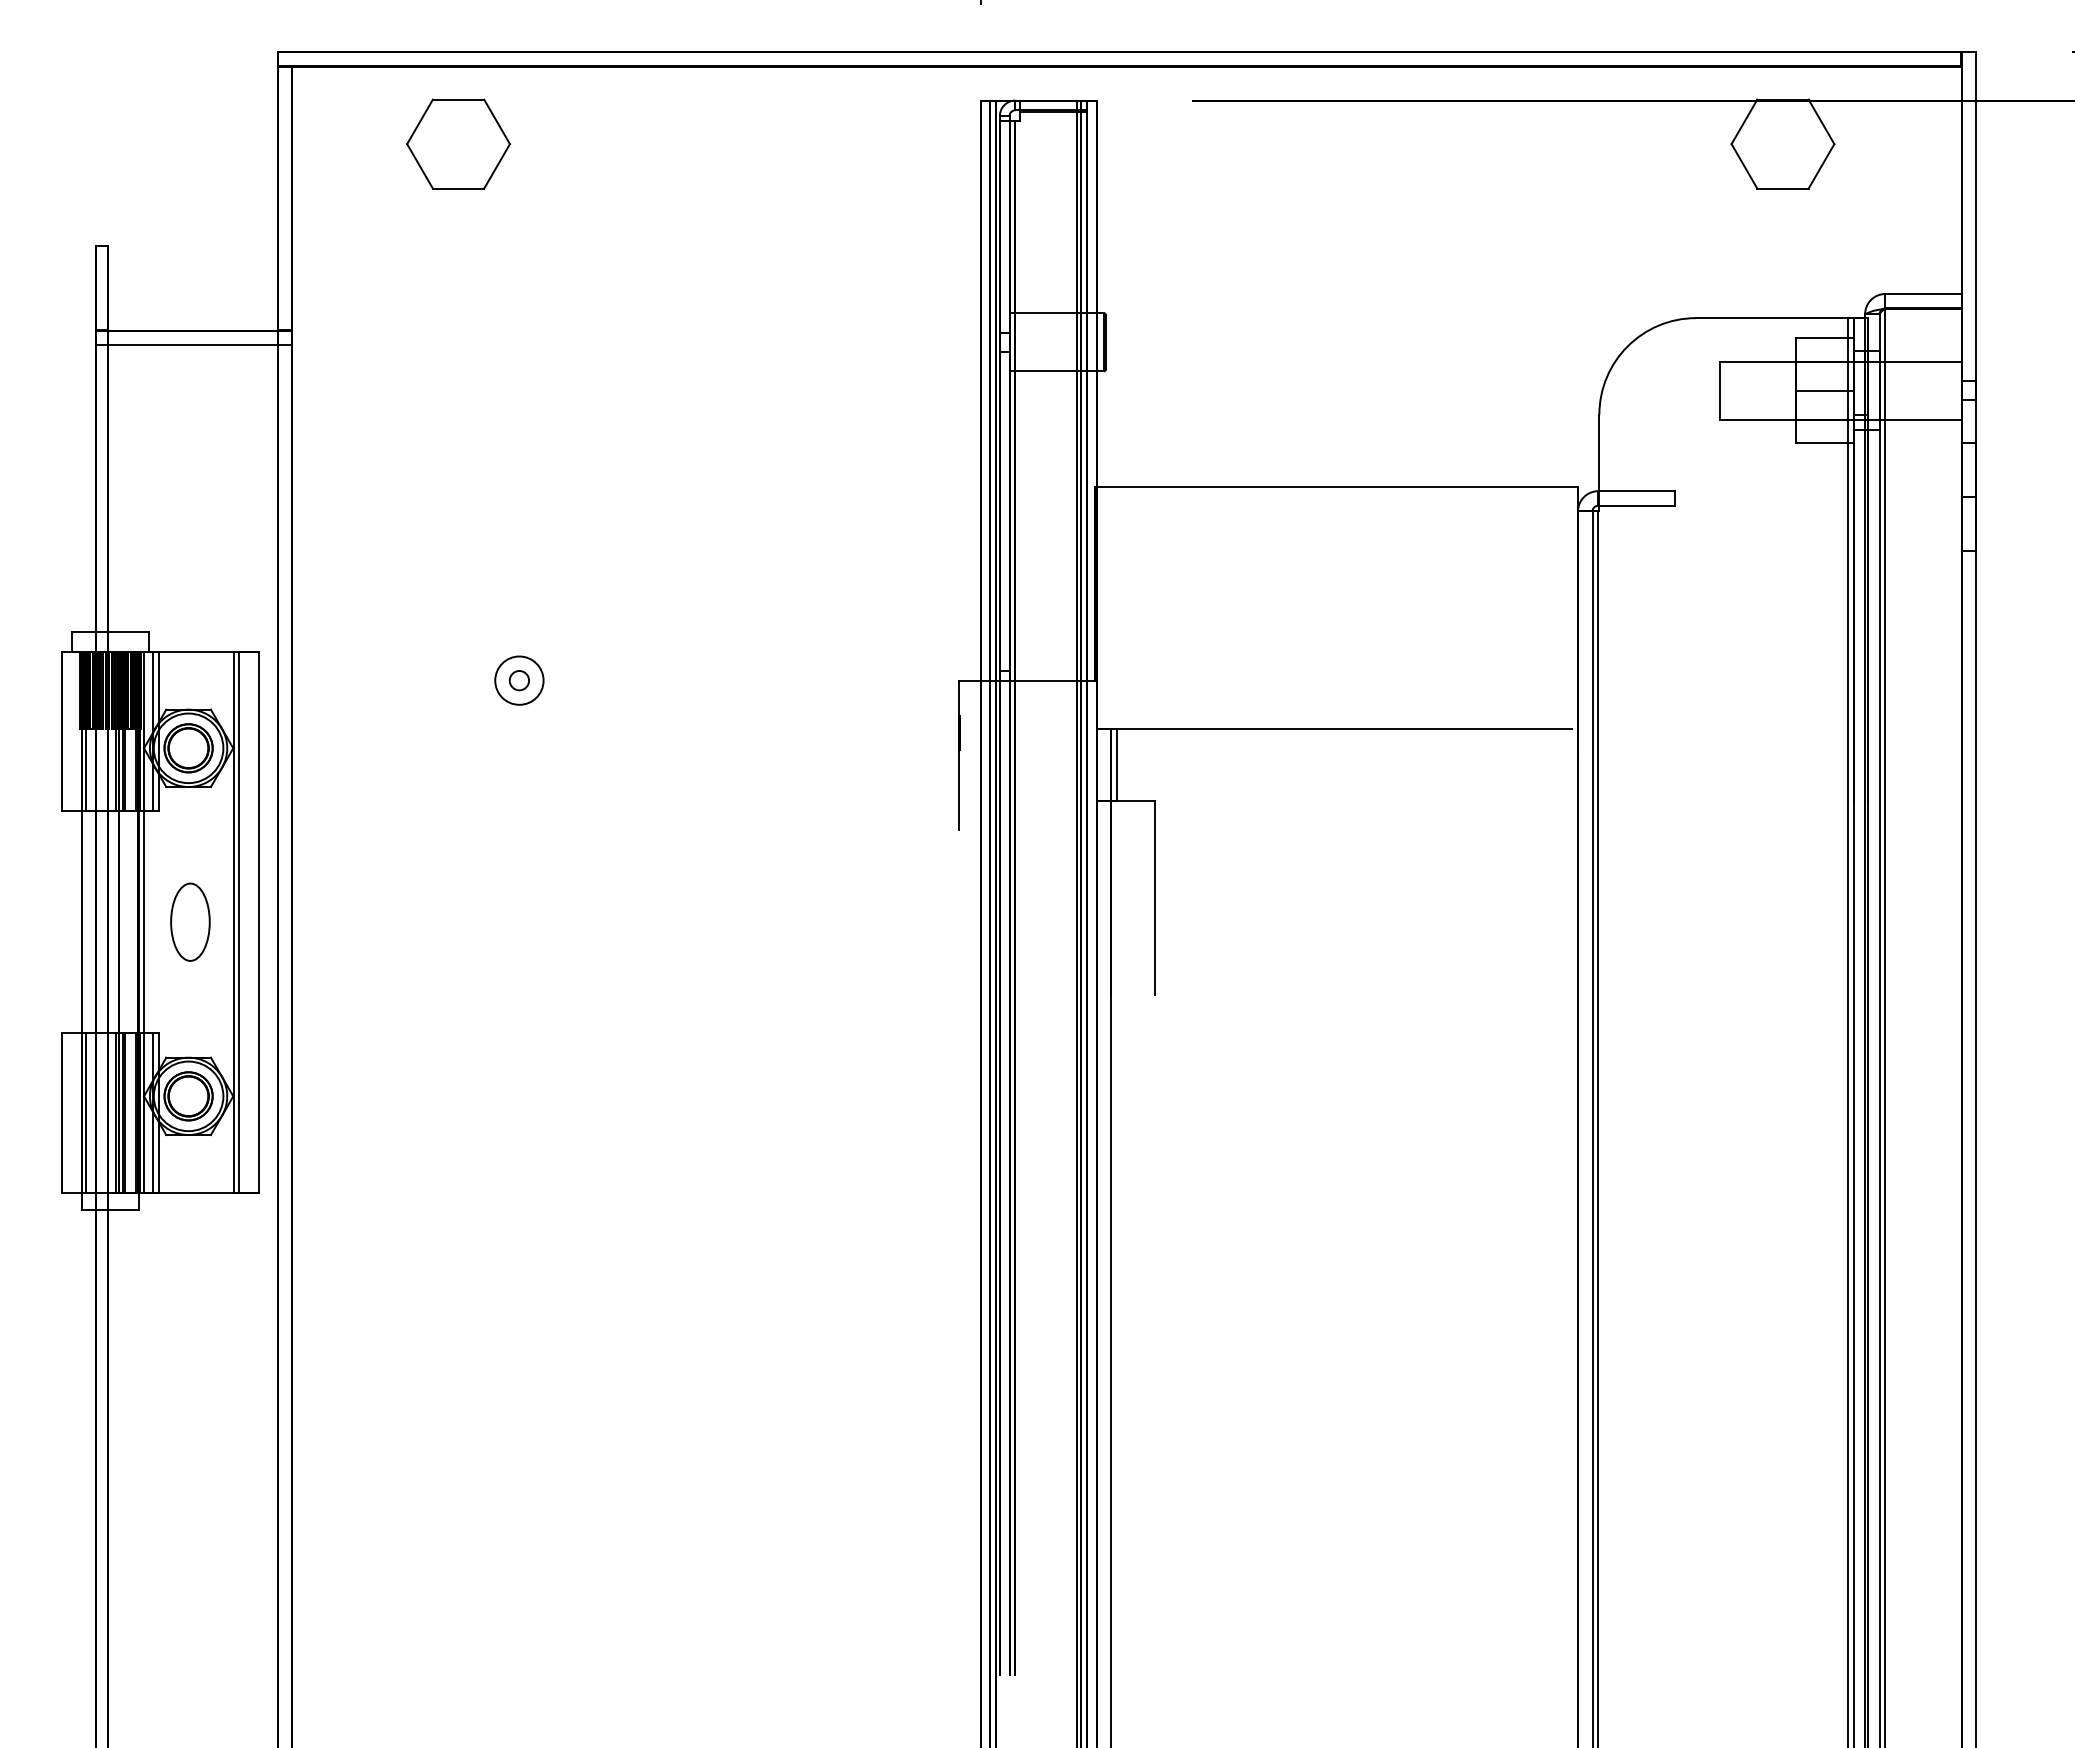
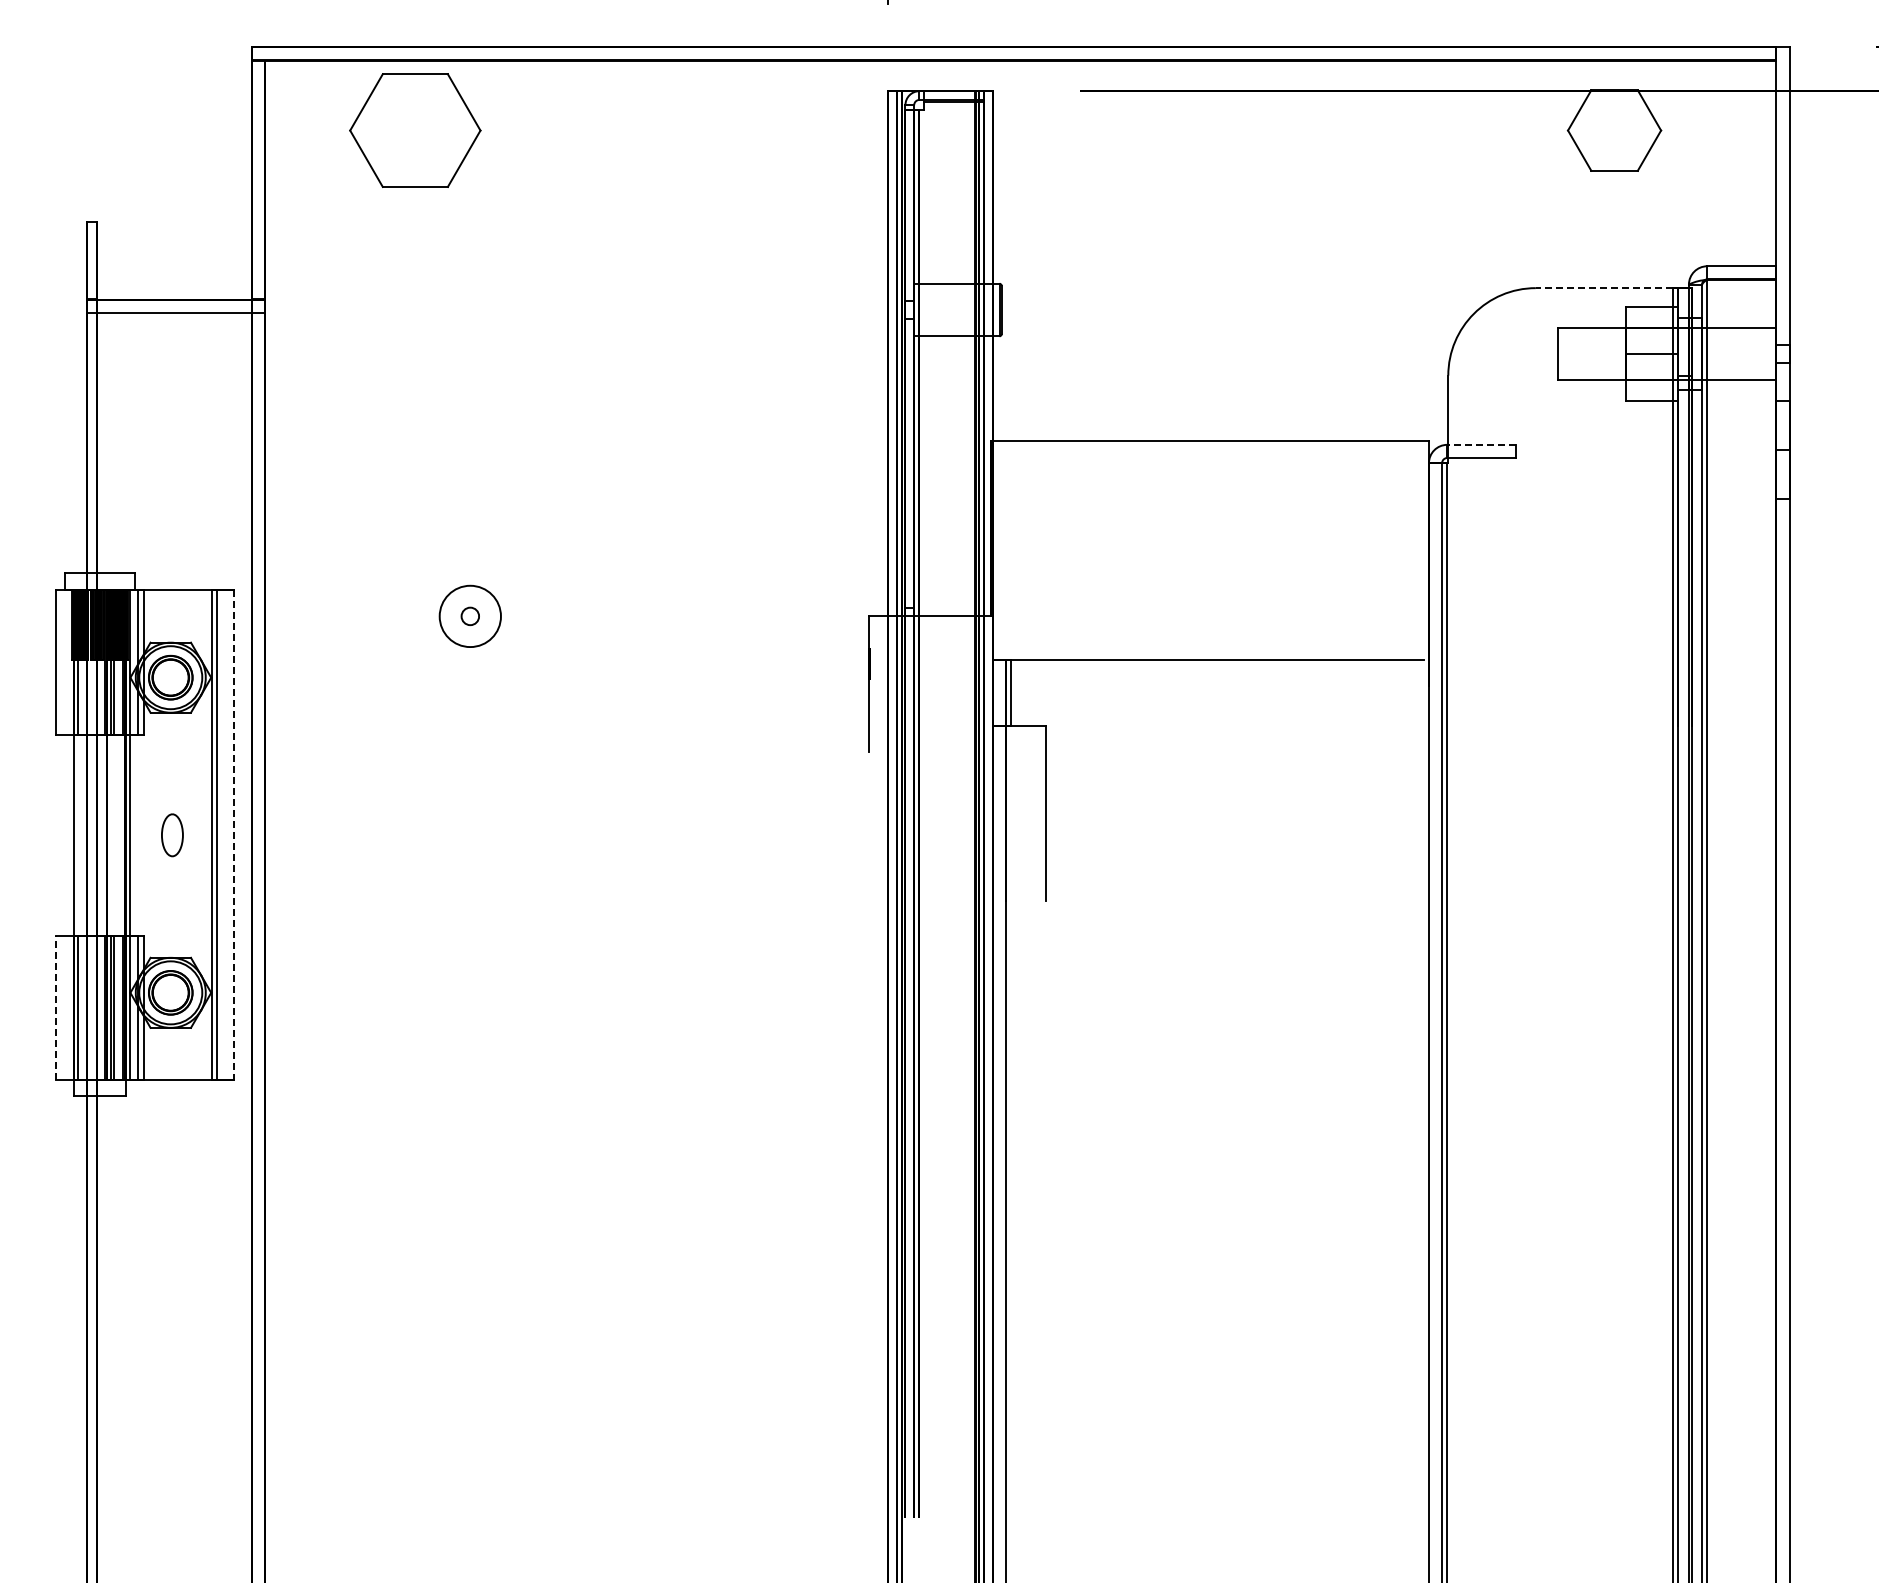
part: (457, 144) -> (414, 130), size x1.4
line: (1771, 318) -> (1604, 288), solid -> dashed
line: (1636, 490) -> (1481, 444), solid -> dashed
circle: (519, 680) -> (470, 616), size x1.4
part: (190, 922) -> (172, 835), size x0.6
line: (258, 922) -> (234, 835), solid -> dashed
line: (62, 1112) -> (56, 1007), solid -> dashed

